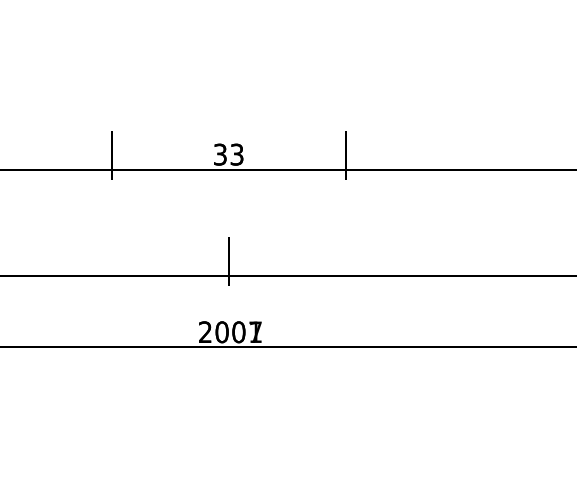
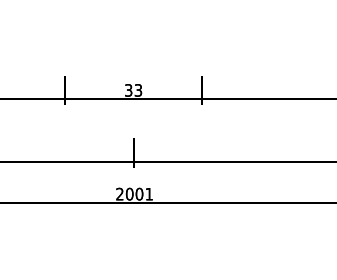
text: (254, 332) -> (148, 194), 2007 -> 2001

